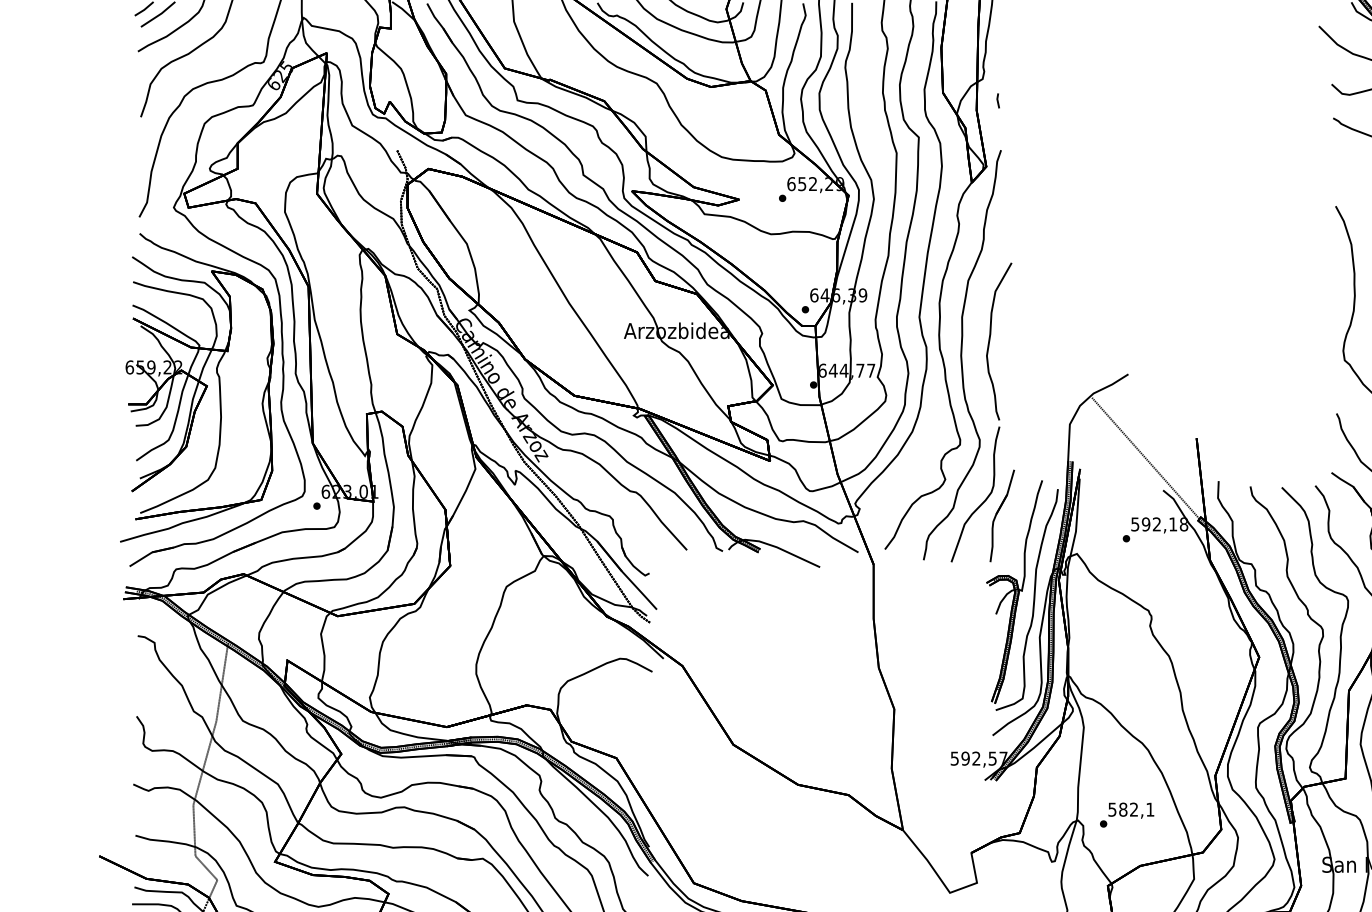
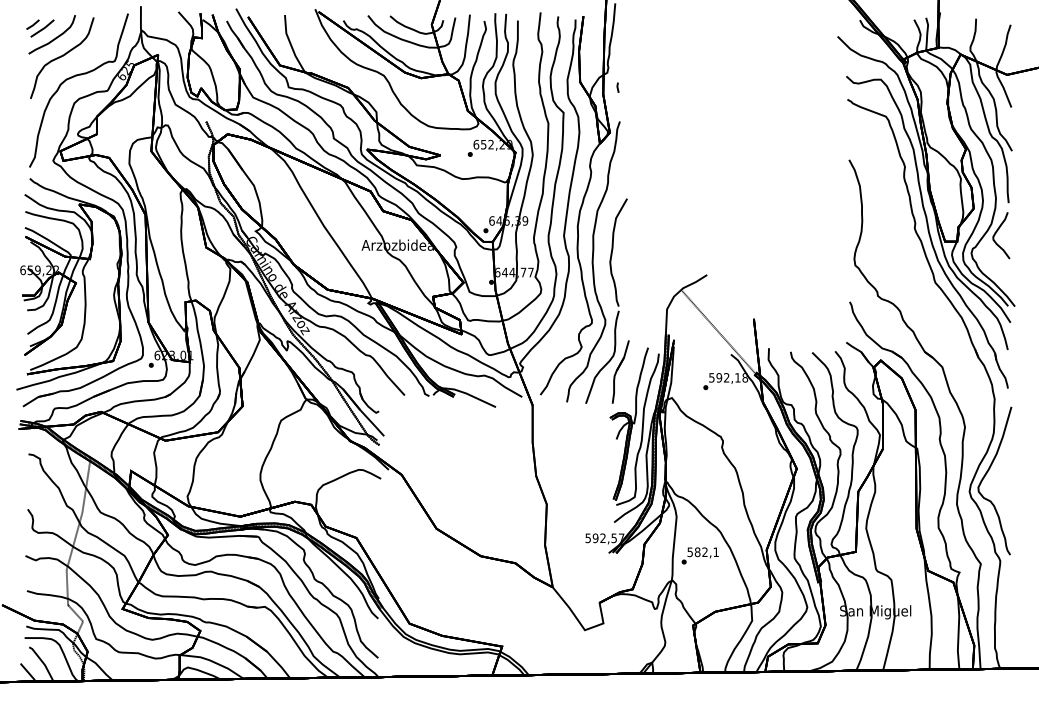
text: (1125, 814) -> (699, 555), moved

